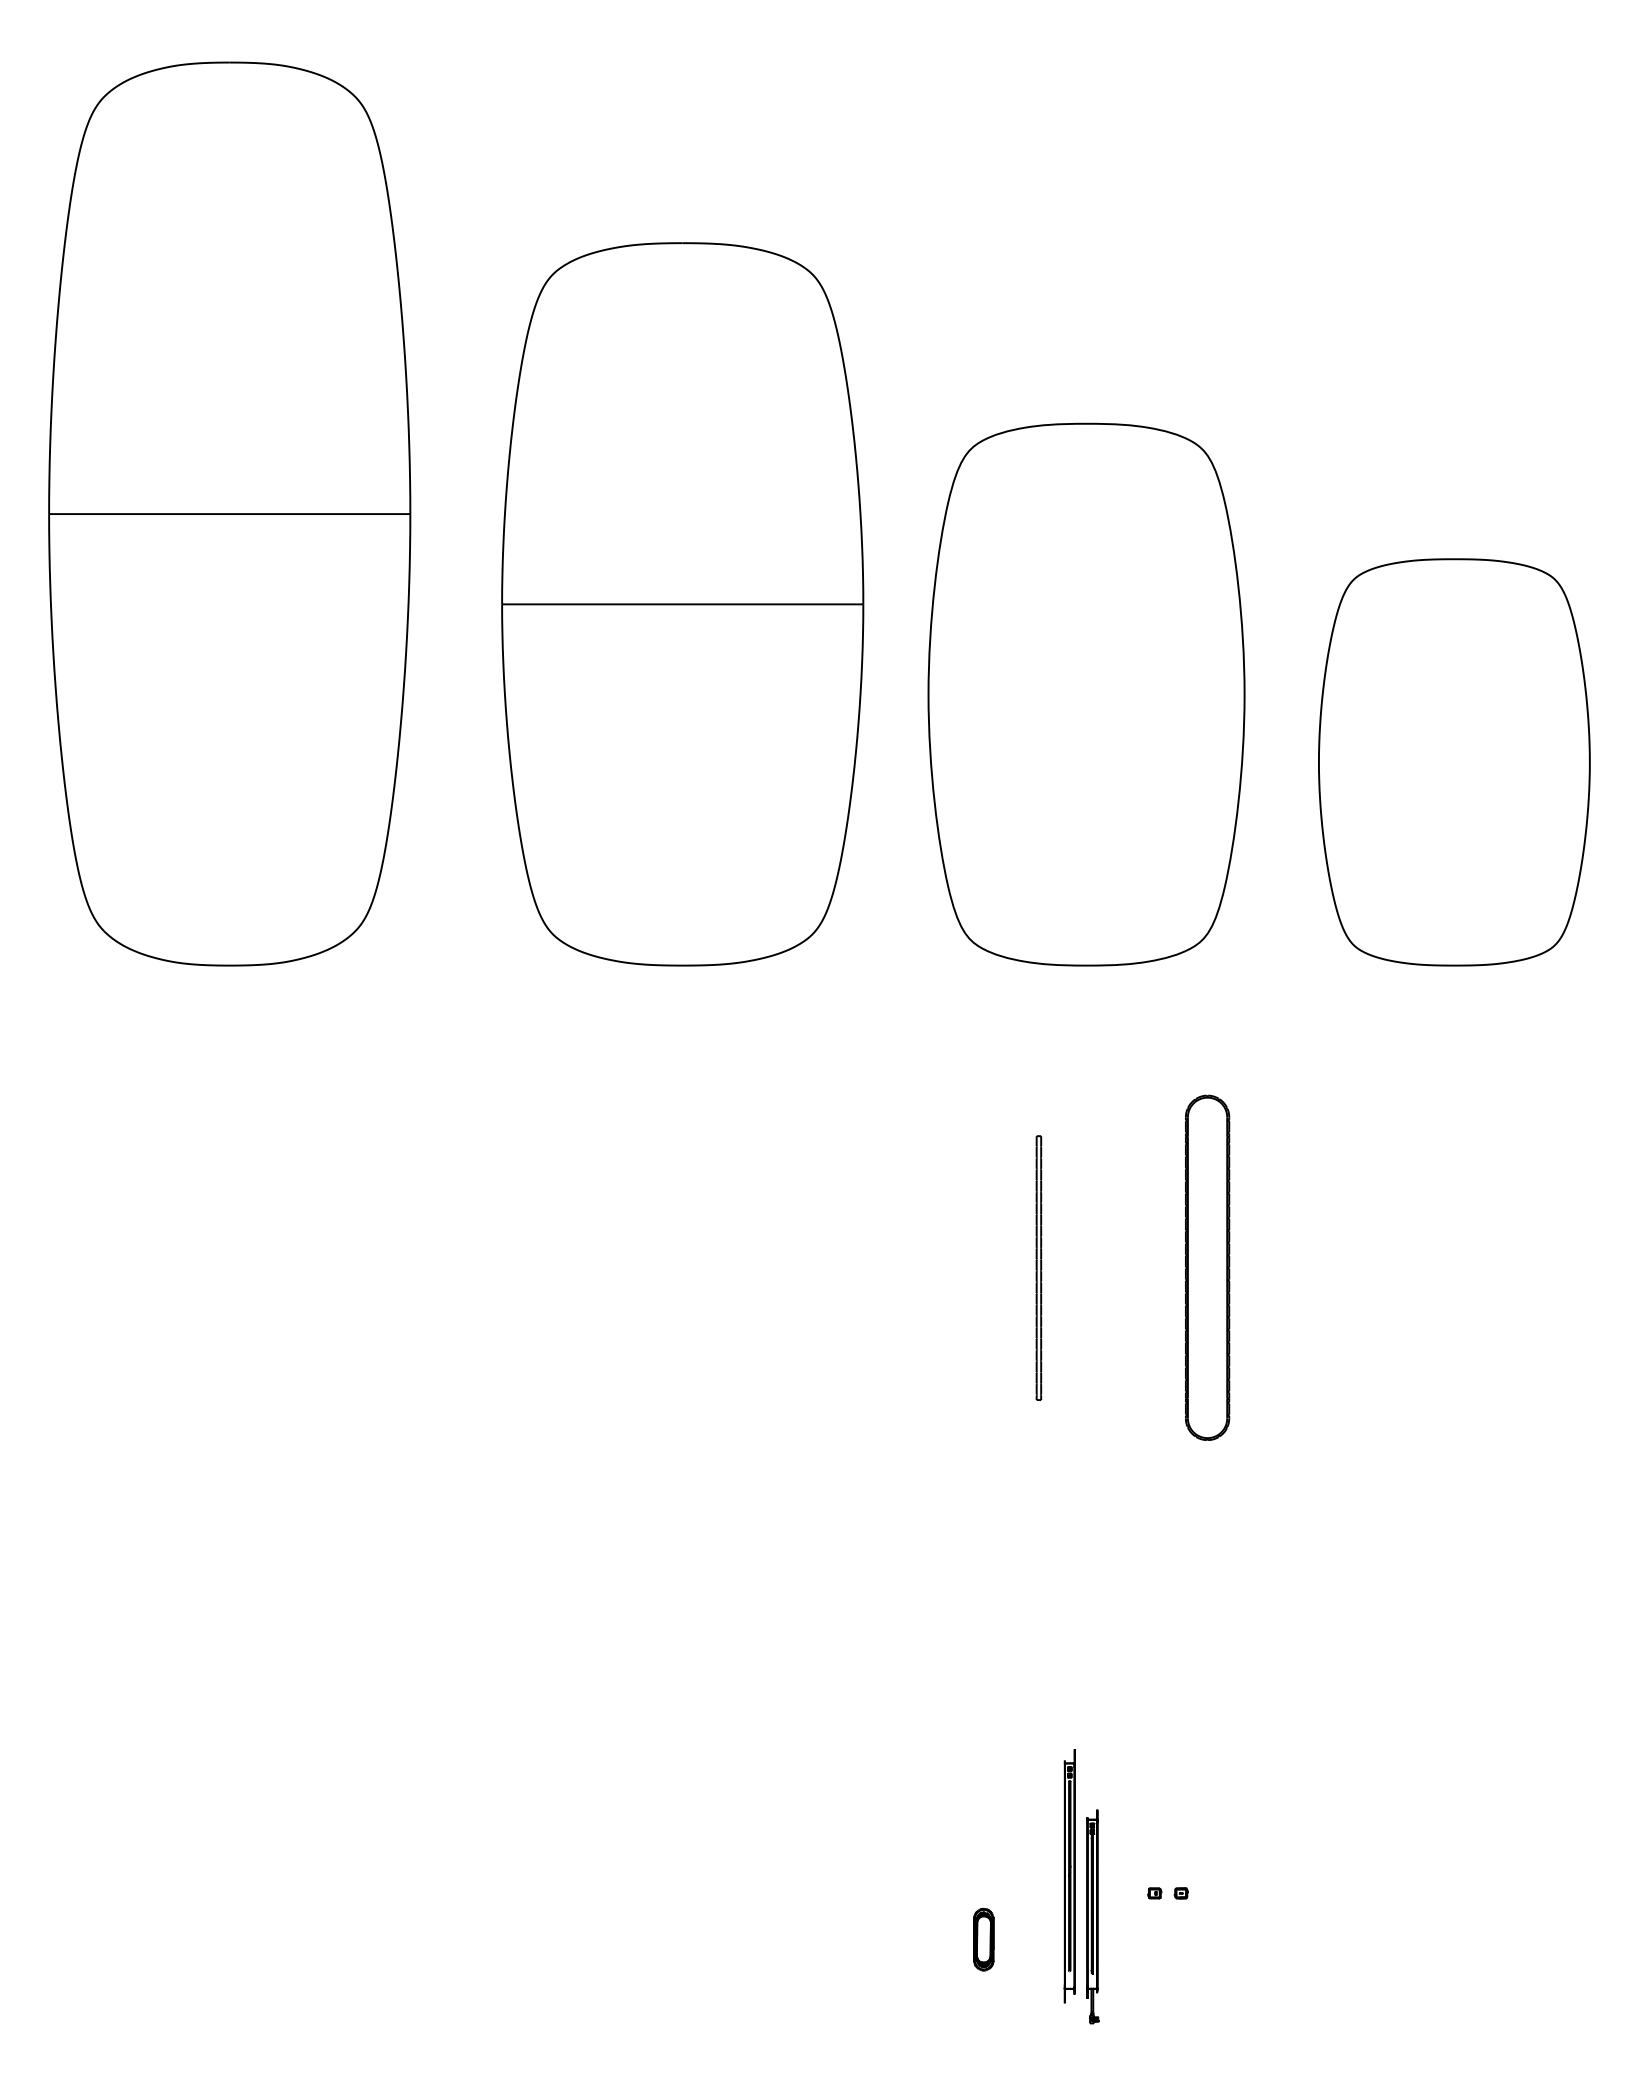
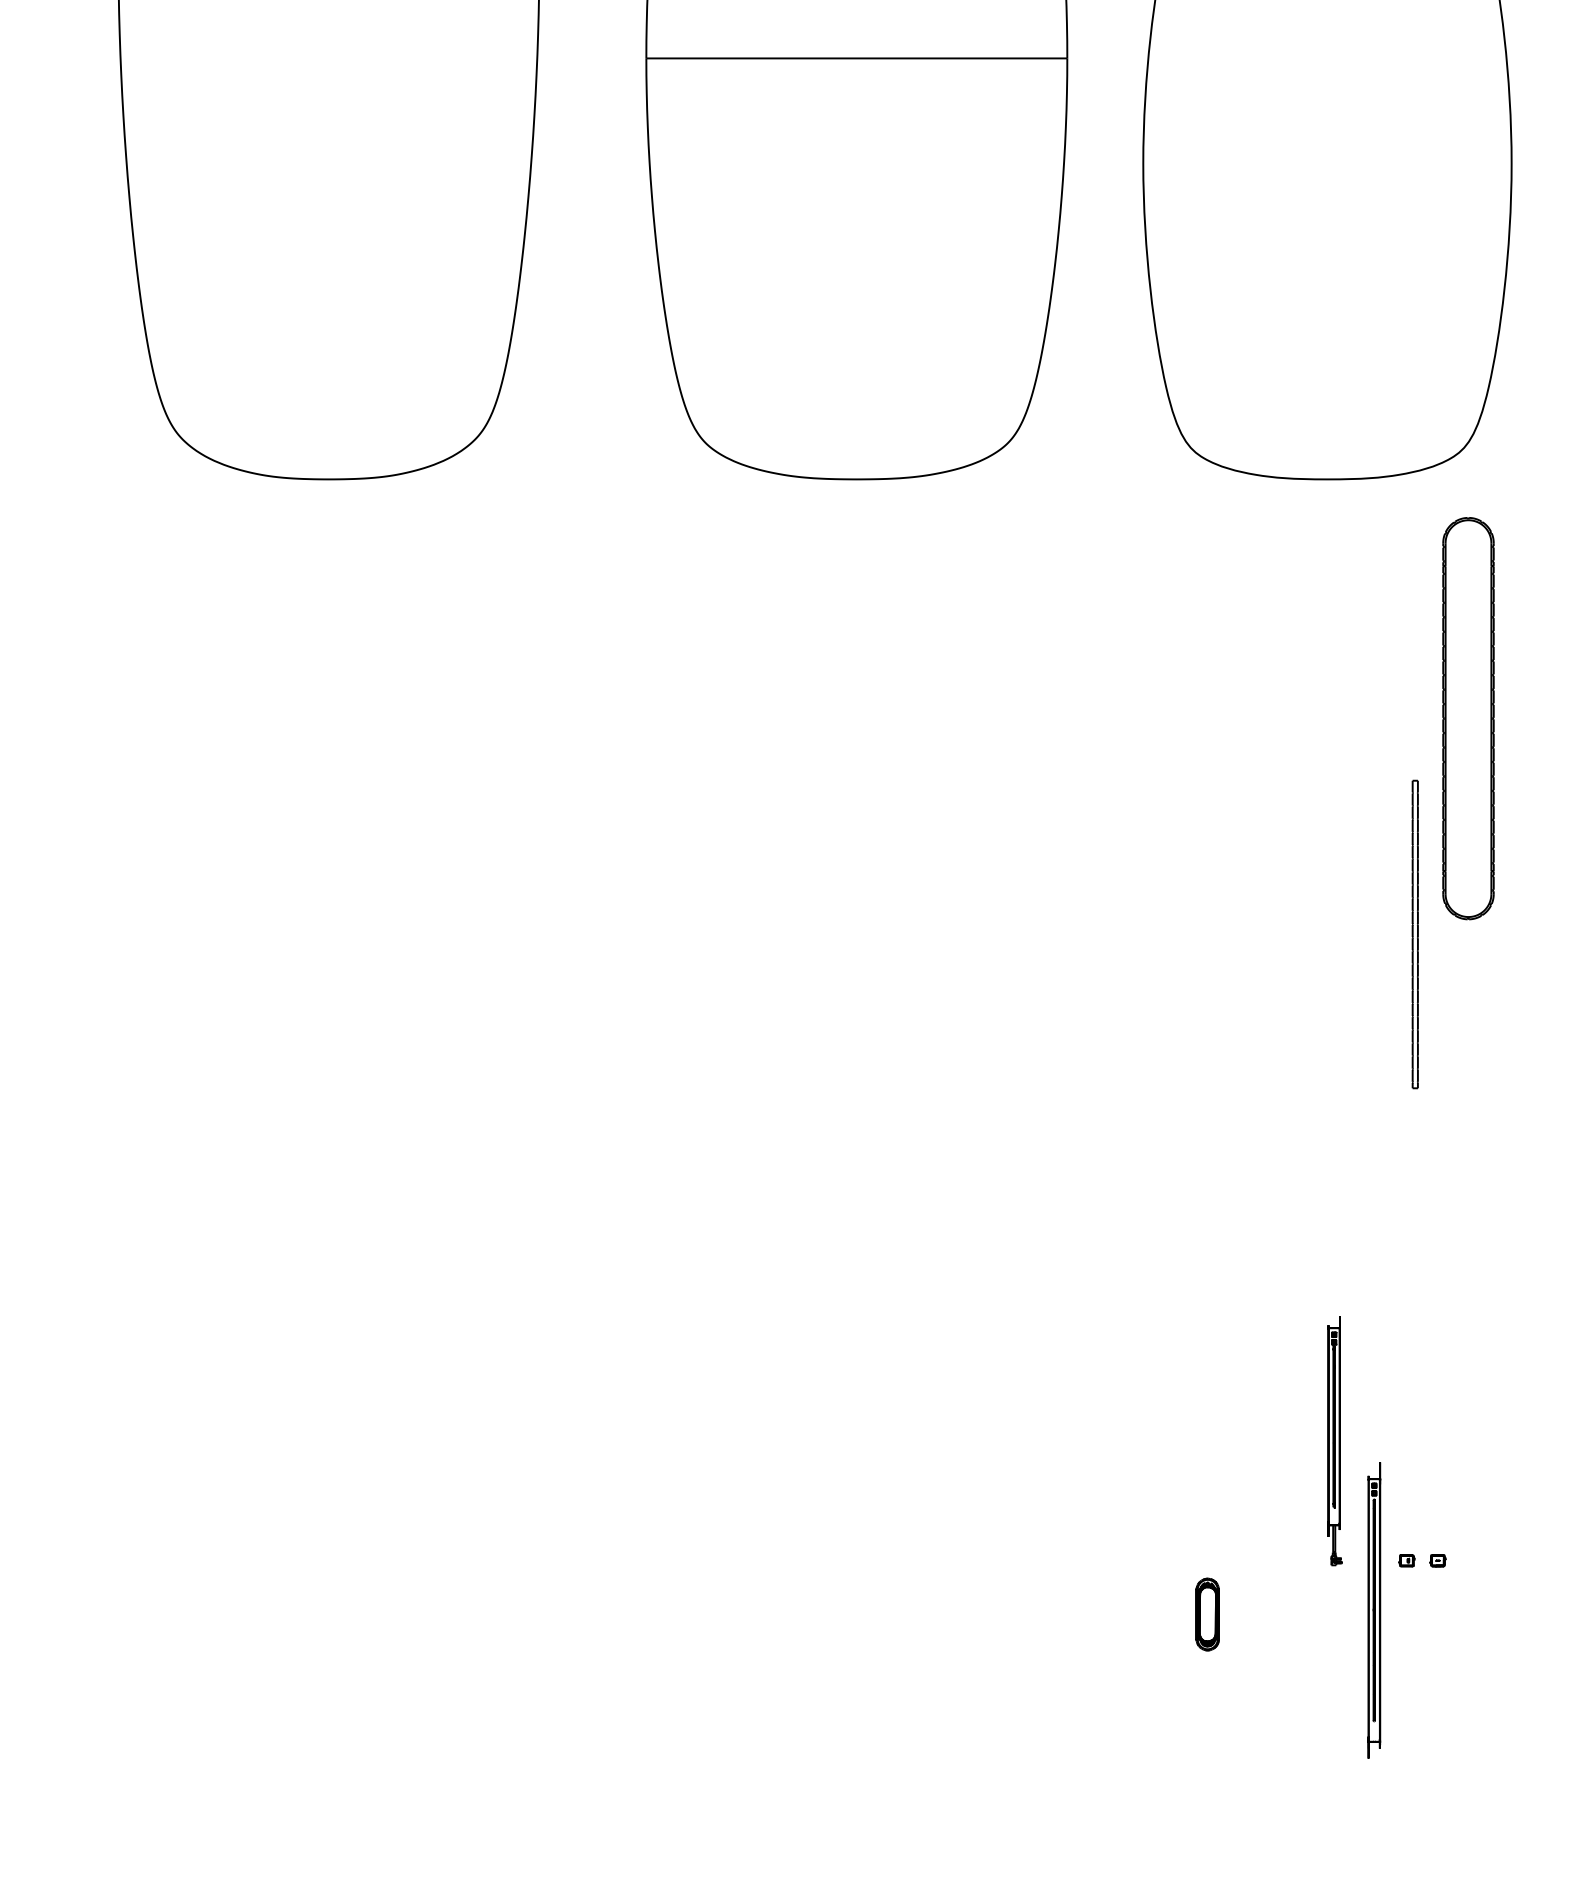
part: (1038, 1267) -> (1414, 933), moved
part: (1207, 1267) -> (1468, 718), moved
part: (1069, 1876) -> (1374, 1610), moved
part: (1092, 1916) -> (1334, 1440), moved

